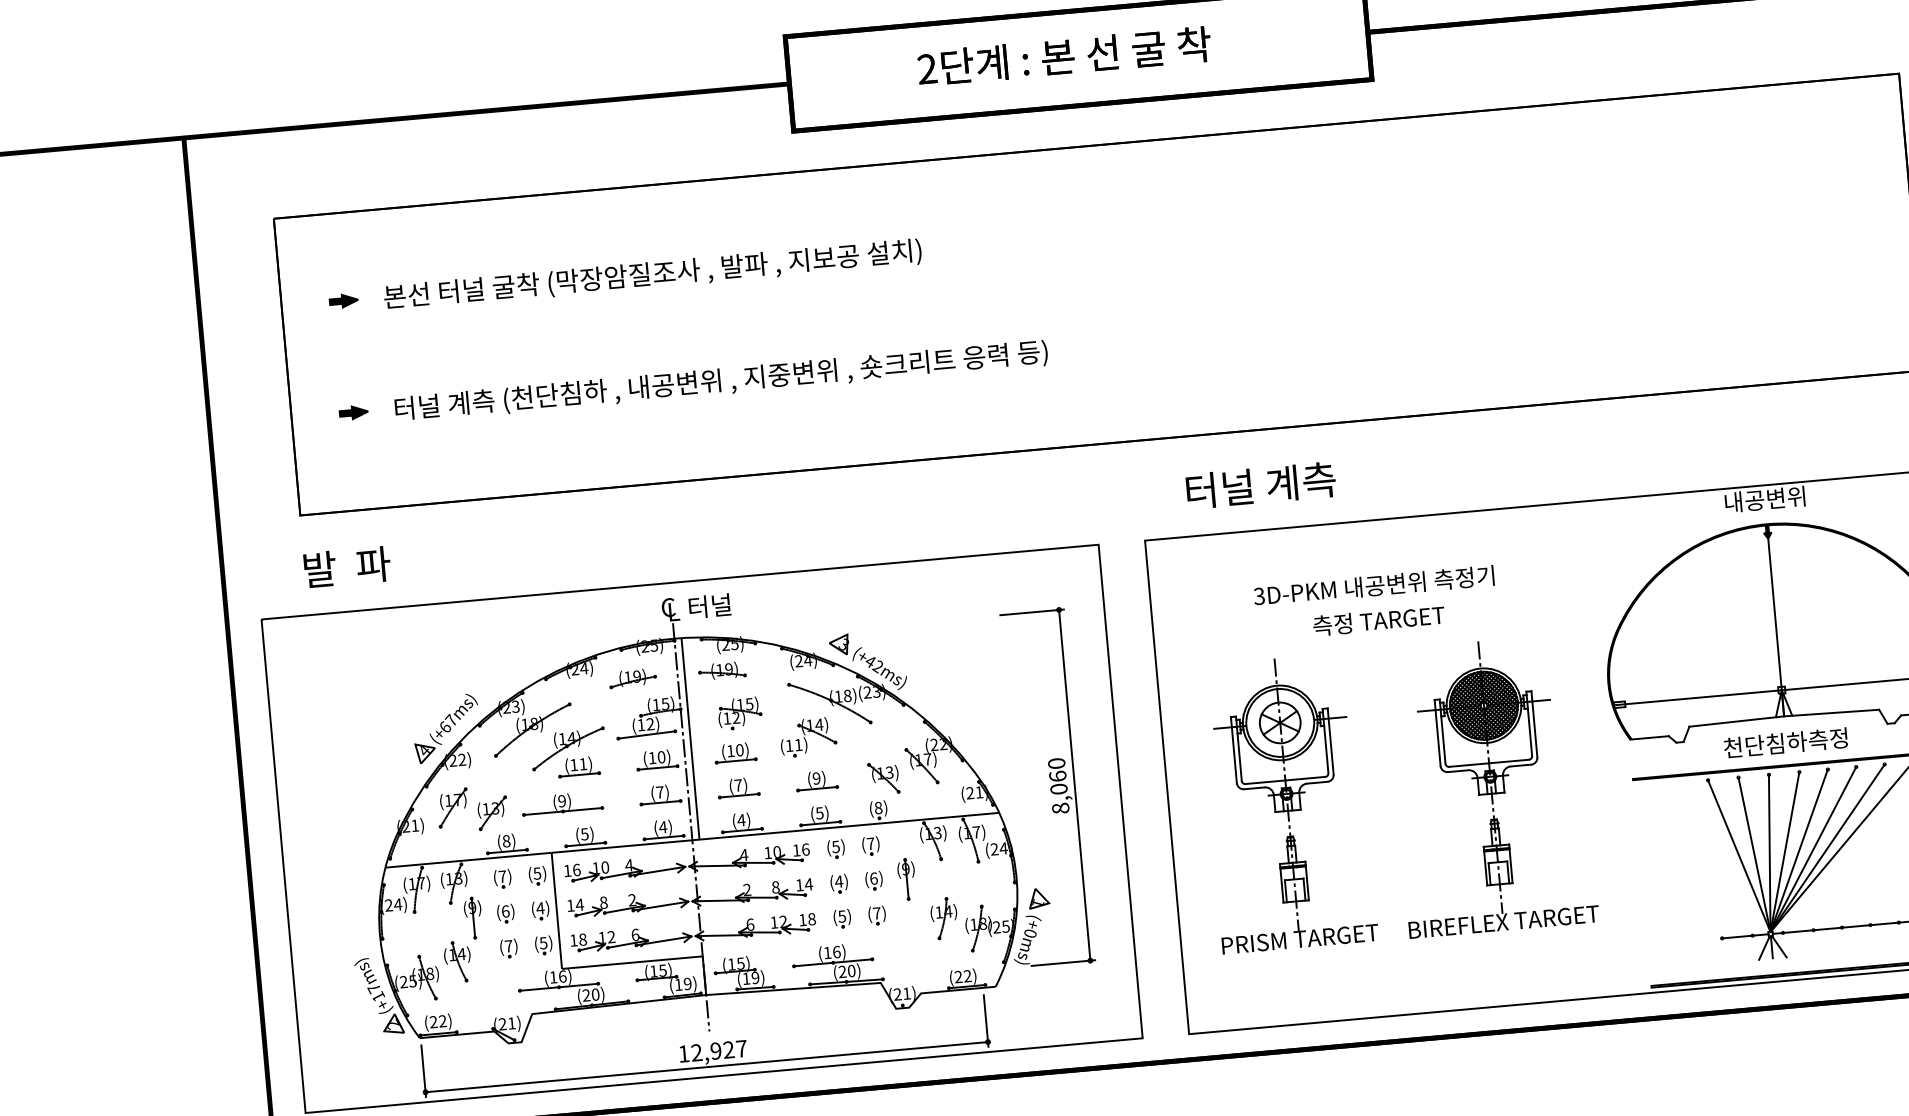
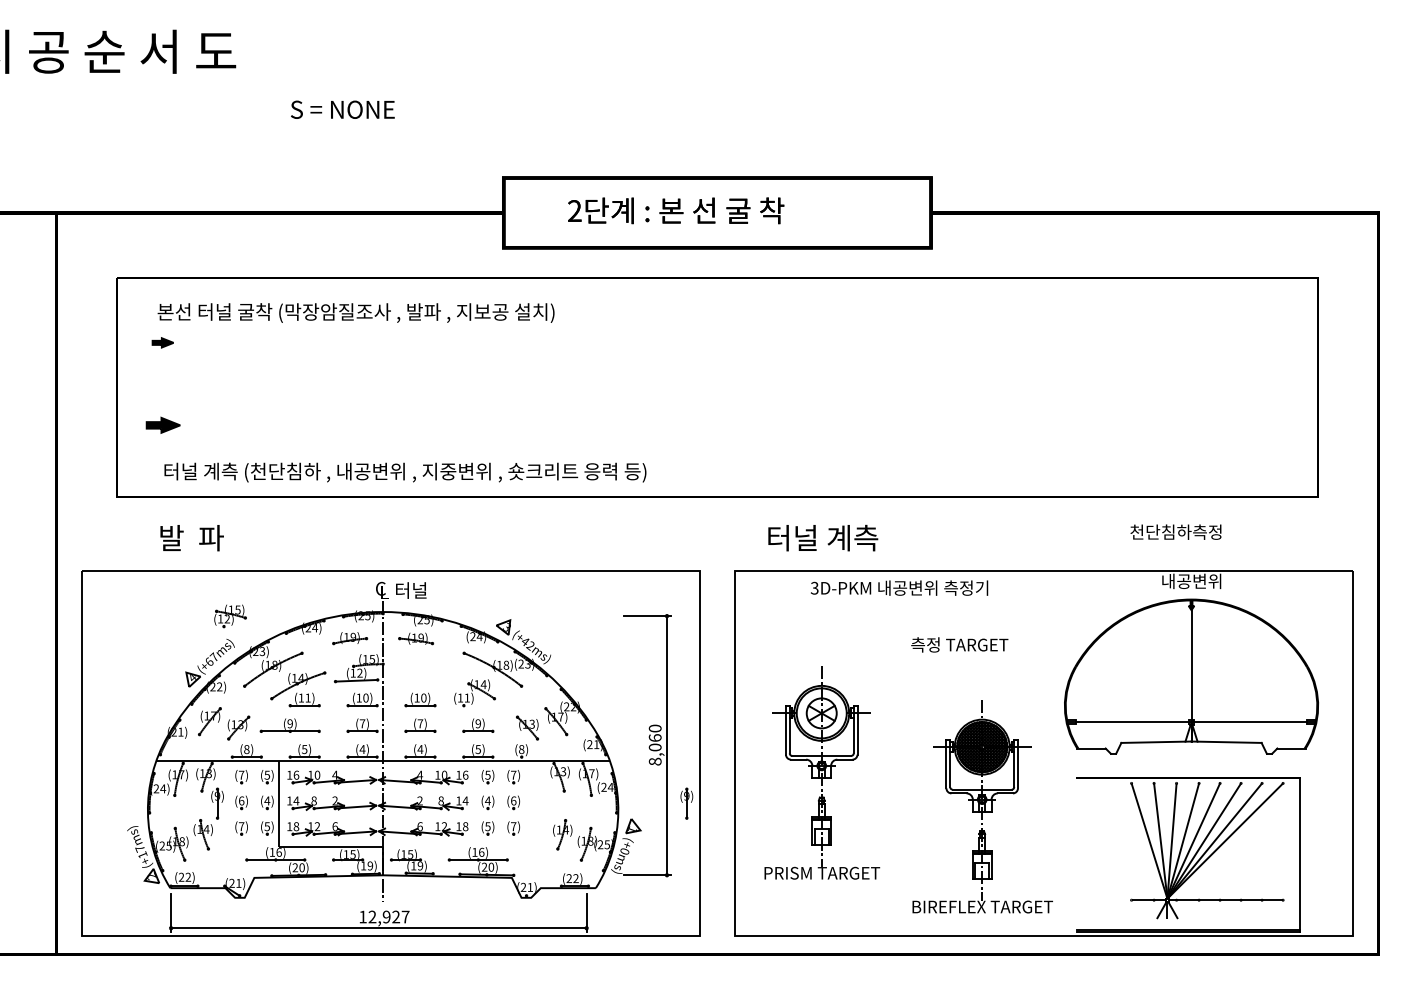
text: (1064, 56) -> (676, 210), moved
text: (651, 274) -> (355, 312), moved
text: (721, 381) -> (405, 472), moved
part: (353, 412) -> (162, 425), size x1.6
text: (346, 567) -> (191, 538), moved
text: (1374, 585) -> (899, 587), moved
text: (1378, 620) -> (959, 644), moved
part: (740, 713) -> (230, 616), moved
line: (690, 738) -> (388, 686), removed
text: (1785, 742) -> (1175, 531), moved
part: (1491, 786) -> (982, 806), moved
part: (906, 879) -> (686, 803), moved

